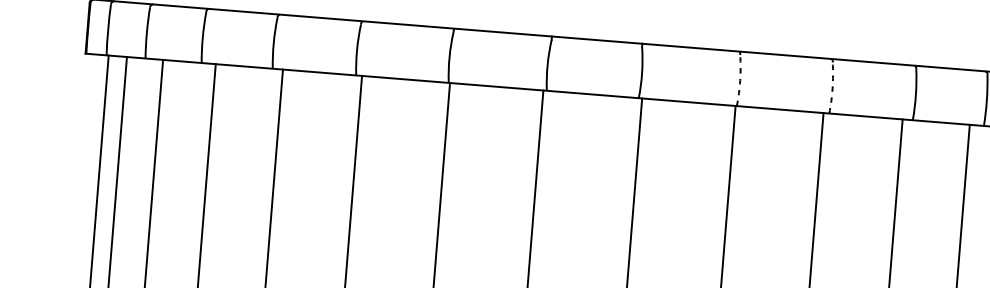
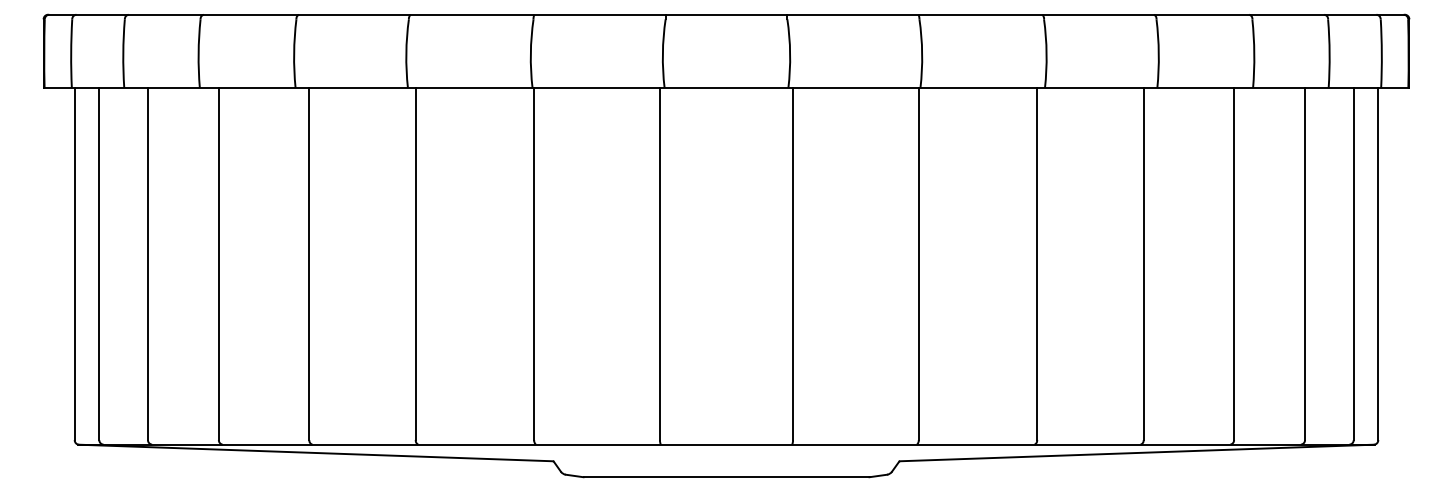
arc: (740, 80) -> (922, 53), dashed -> solid
arc: (832, 88) -> (1046, 53), dashed -> solid

